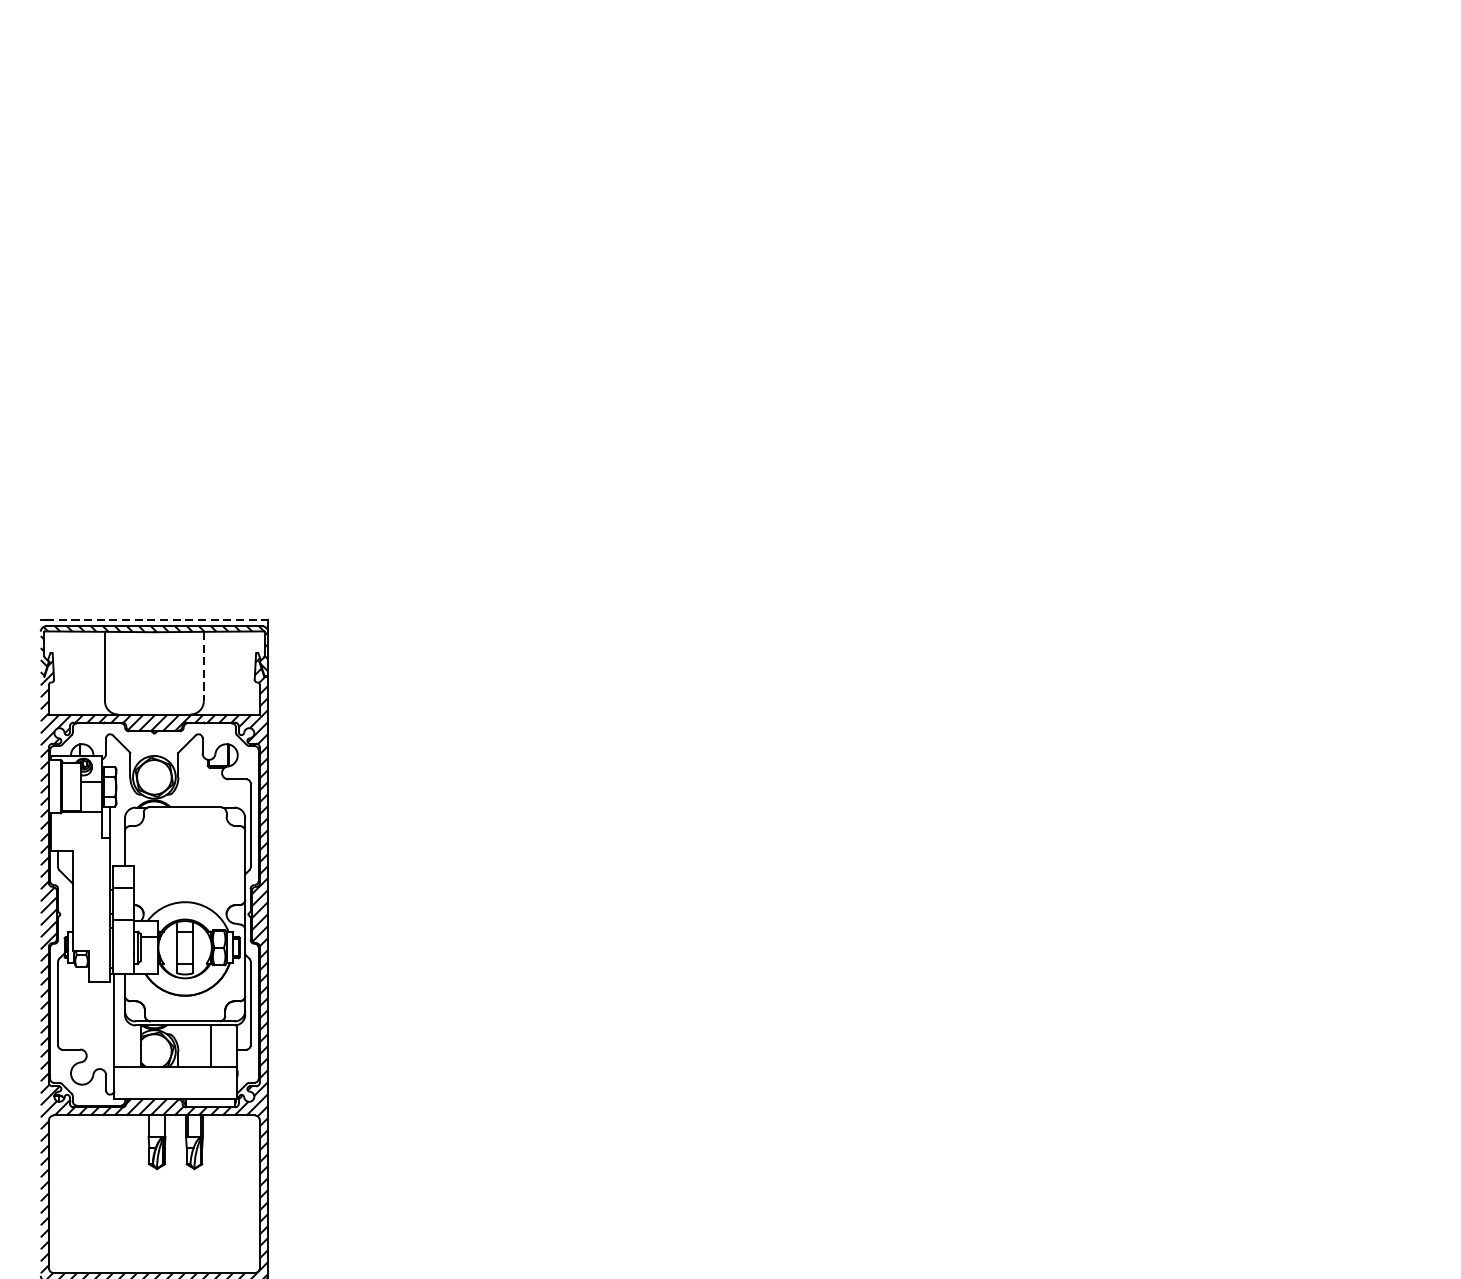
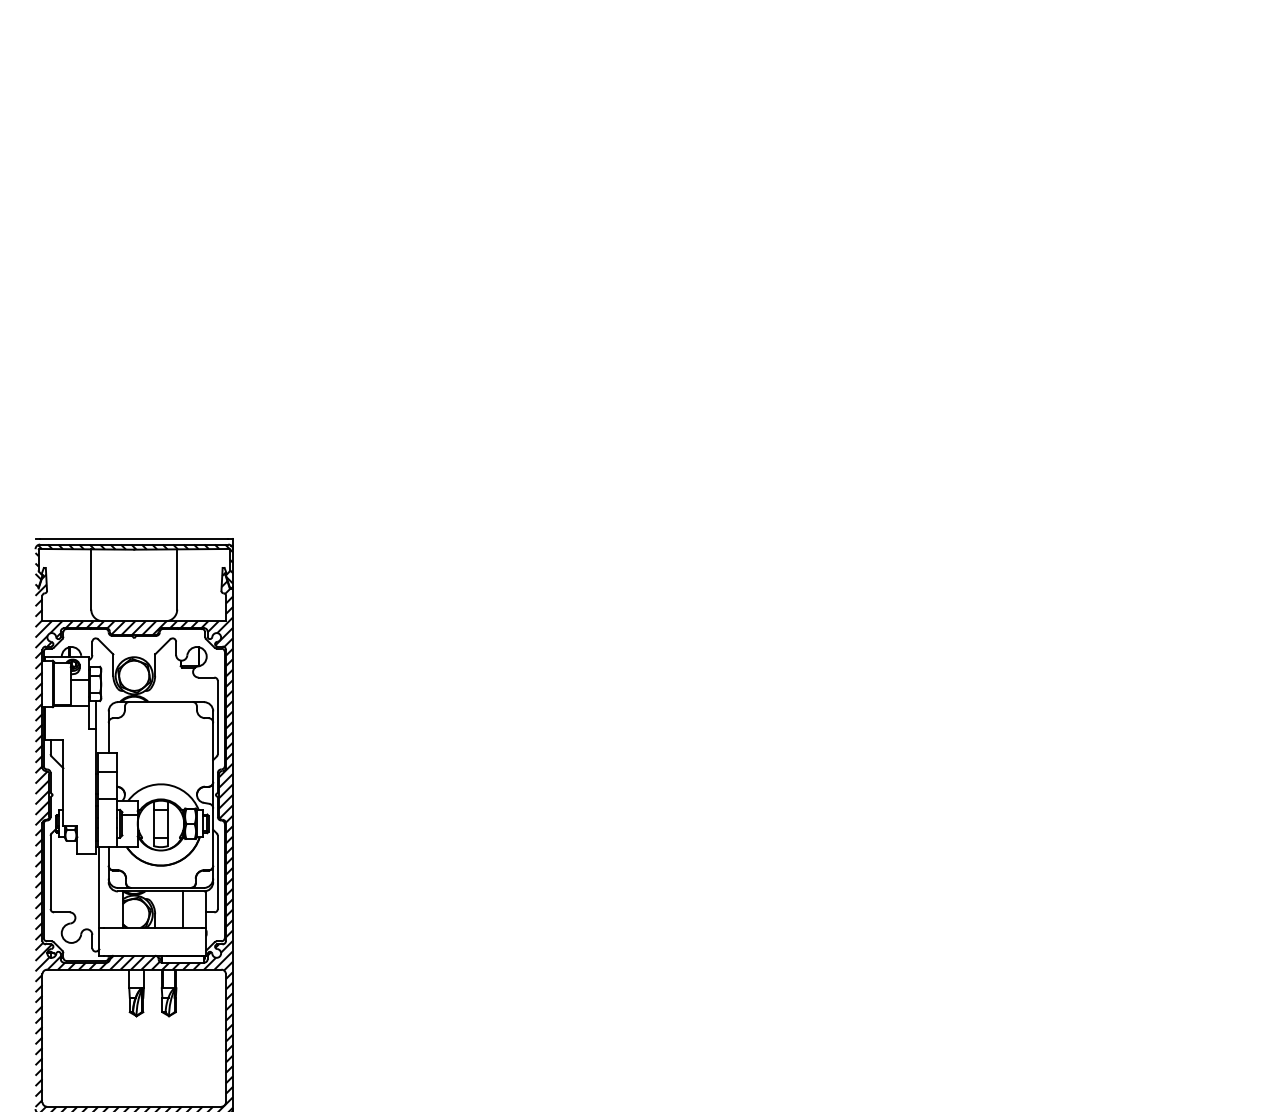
line: (154, 619) -> (134, 538), dashed -> solid
line: (204, 666) -> (177, 579), dashed -> solid

